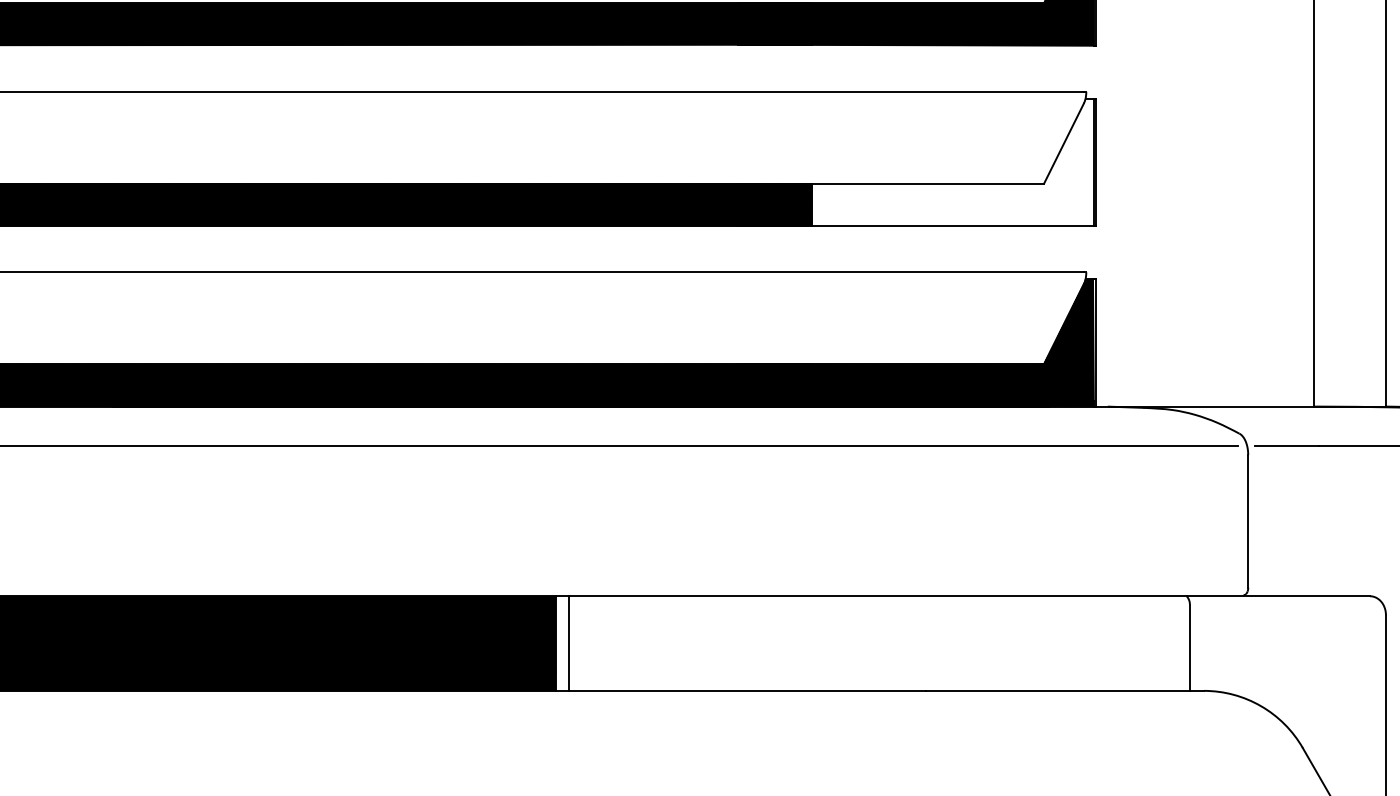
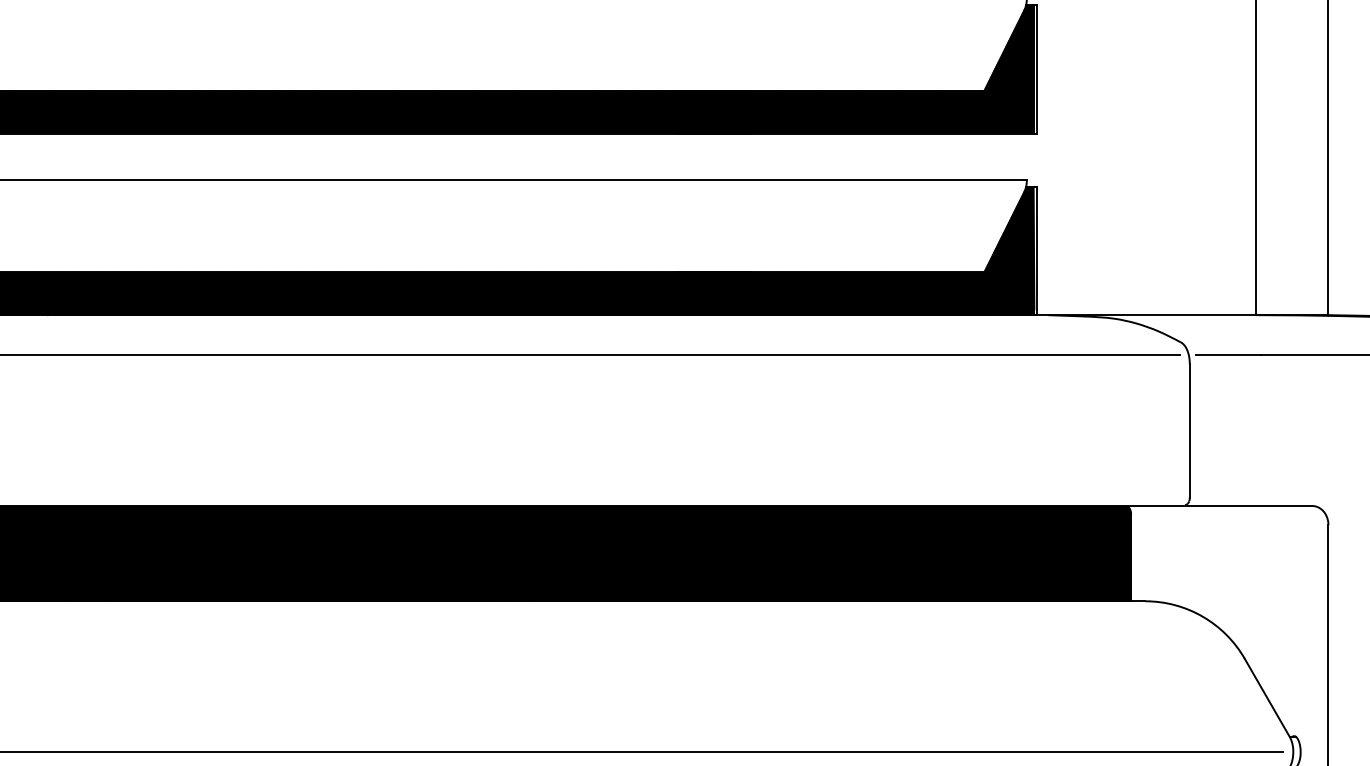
hatch: (915, 162) -> (854, 69), added
hatch: (872, 643) -> (811, 553), added

